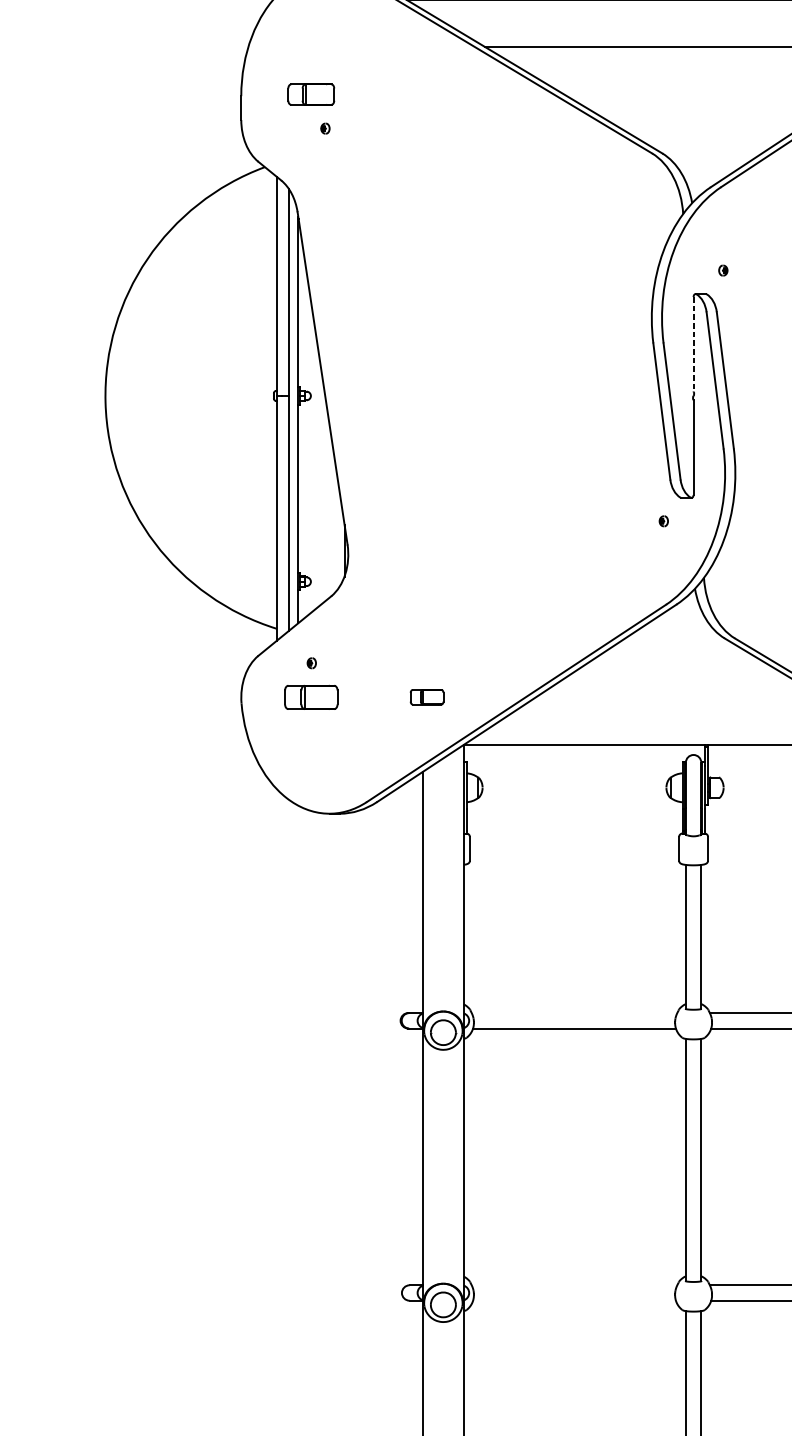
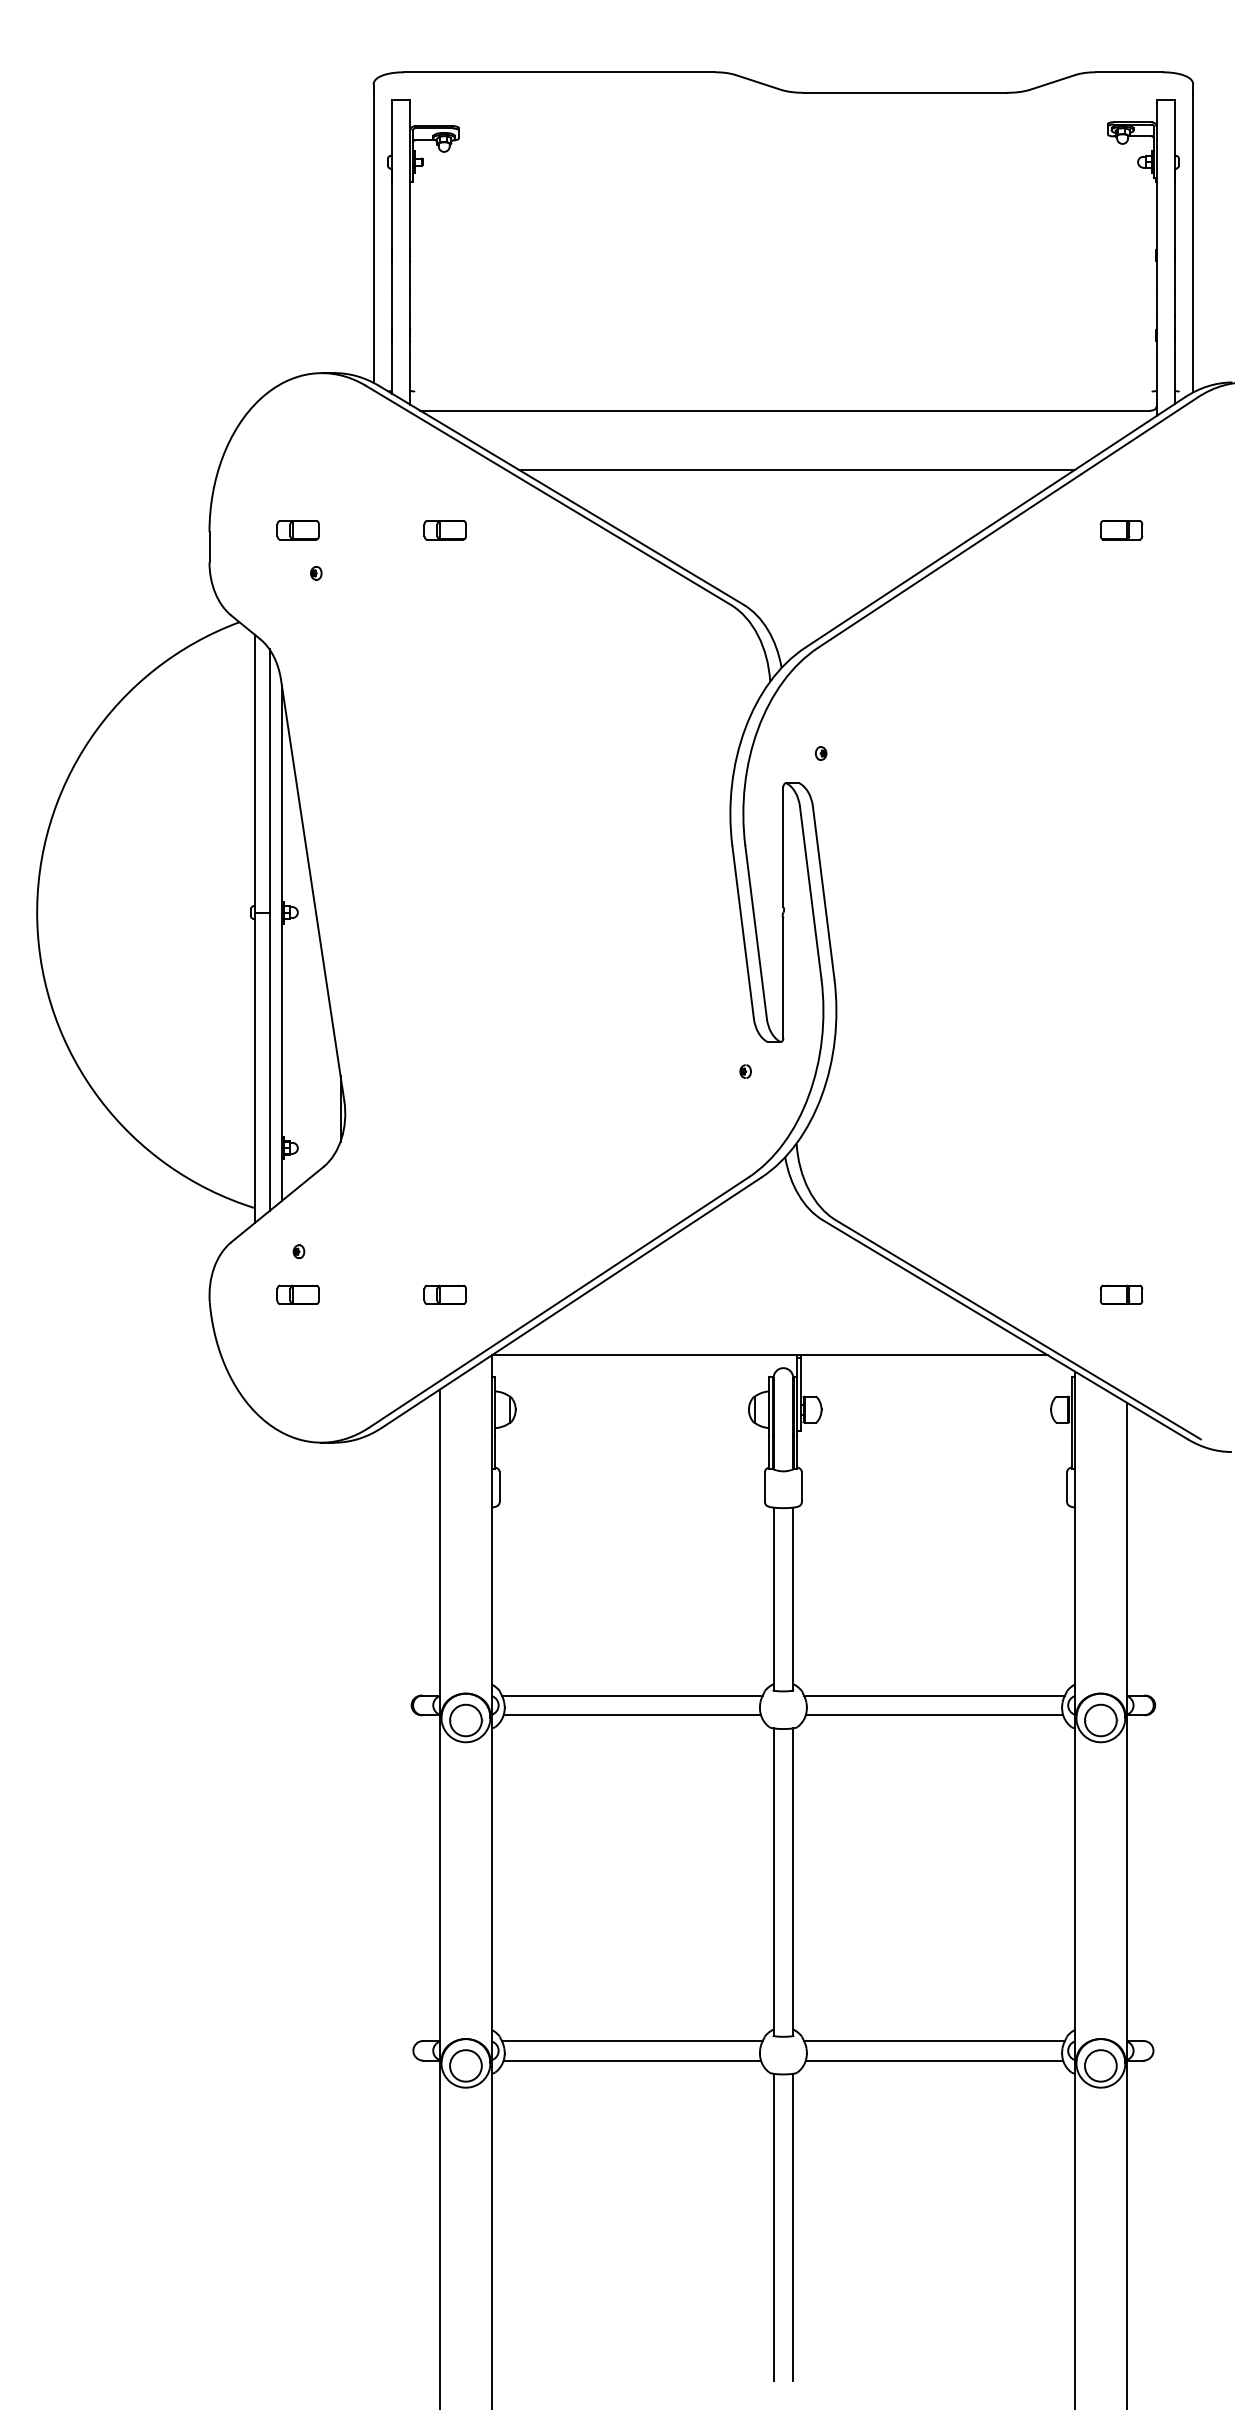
part: (310, 94) -> (297, 530), size x0.71
part: (426, 94) -> (444, 530), added
line: (693, 343) -> (783, 846), dashed -> solid
part: (310, 696) -> (297, 1294), size x0.62
line: (573, 1012) -> (631, 1695), added
line: (573, 1285) -> (631, 2041), added
line: (574, 1300) -> (632, 2060), added

